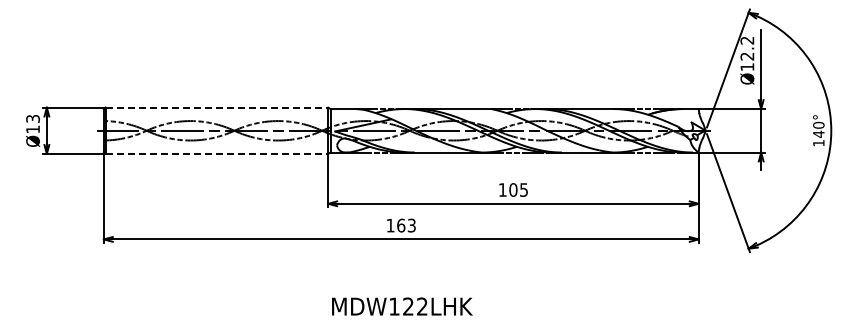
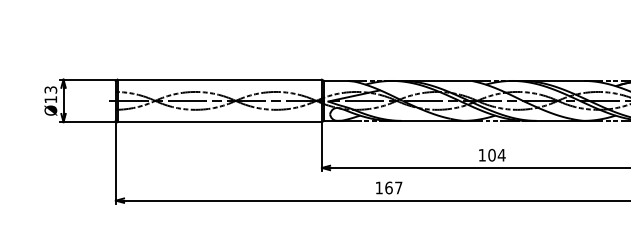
line: (217, 107) -> (220, 79), dashed -> solid
line: (217, 153) -> (220, 121), dashed -> solid
text: (523, 189) -> (501, 154), 105 -> 104
text: (411, 225) -> (398, 187), 163 -> 167

